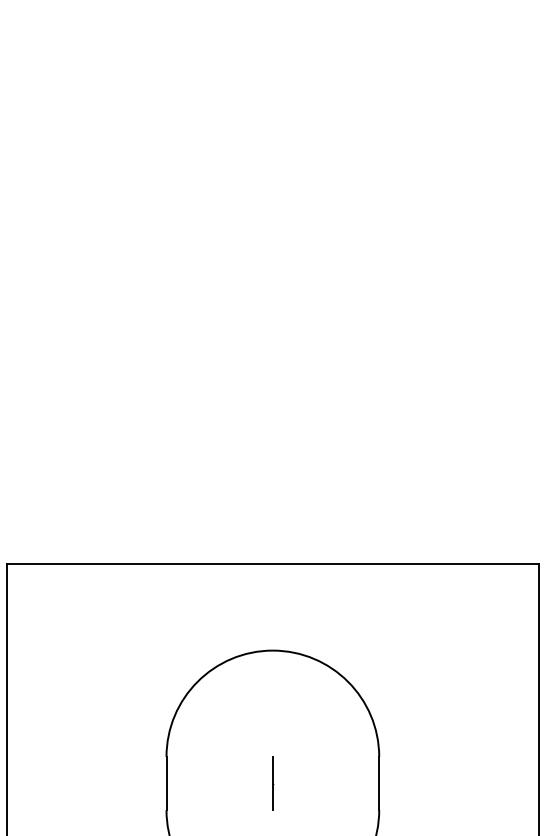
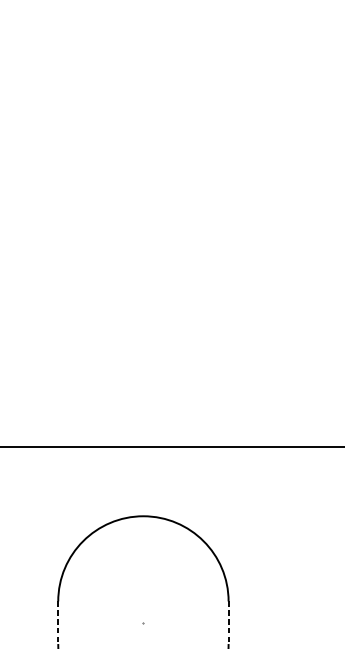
line: (166, 783) -> (58, 622), solid -> dashed
line: (272, 783) -> (143, 622), removed
line: (379, 783) -> (228, 622), solid -> dashed

